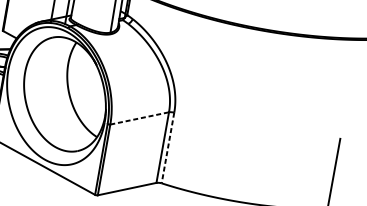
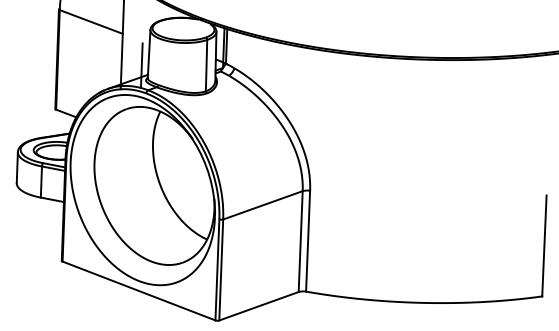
line: (140, 118) -> (263, 205), dashed -> solid
line: (168, 148) -> (308, 241), dashed -> solid

